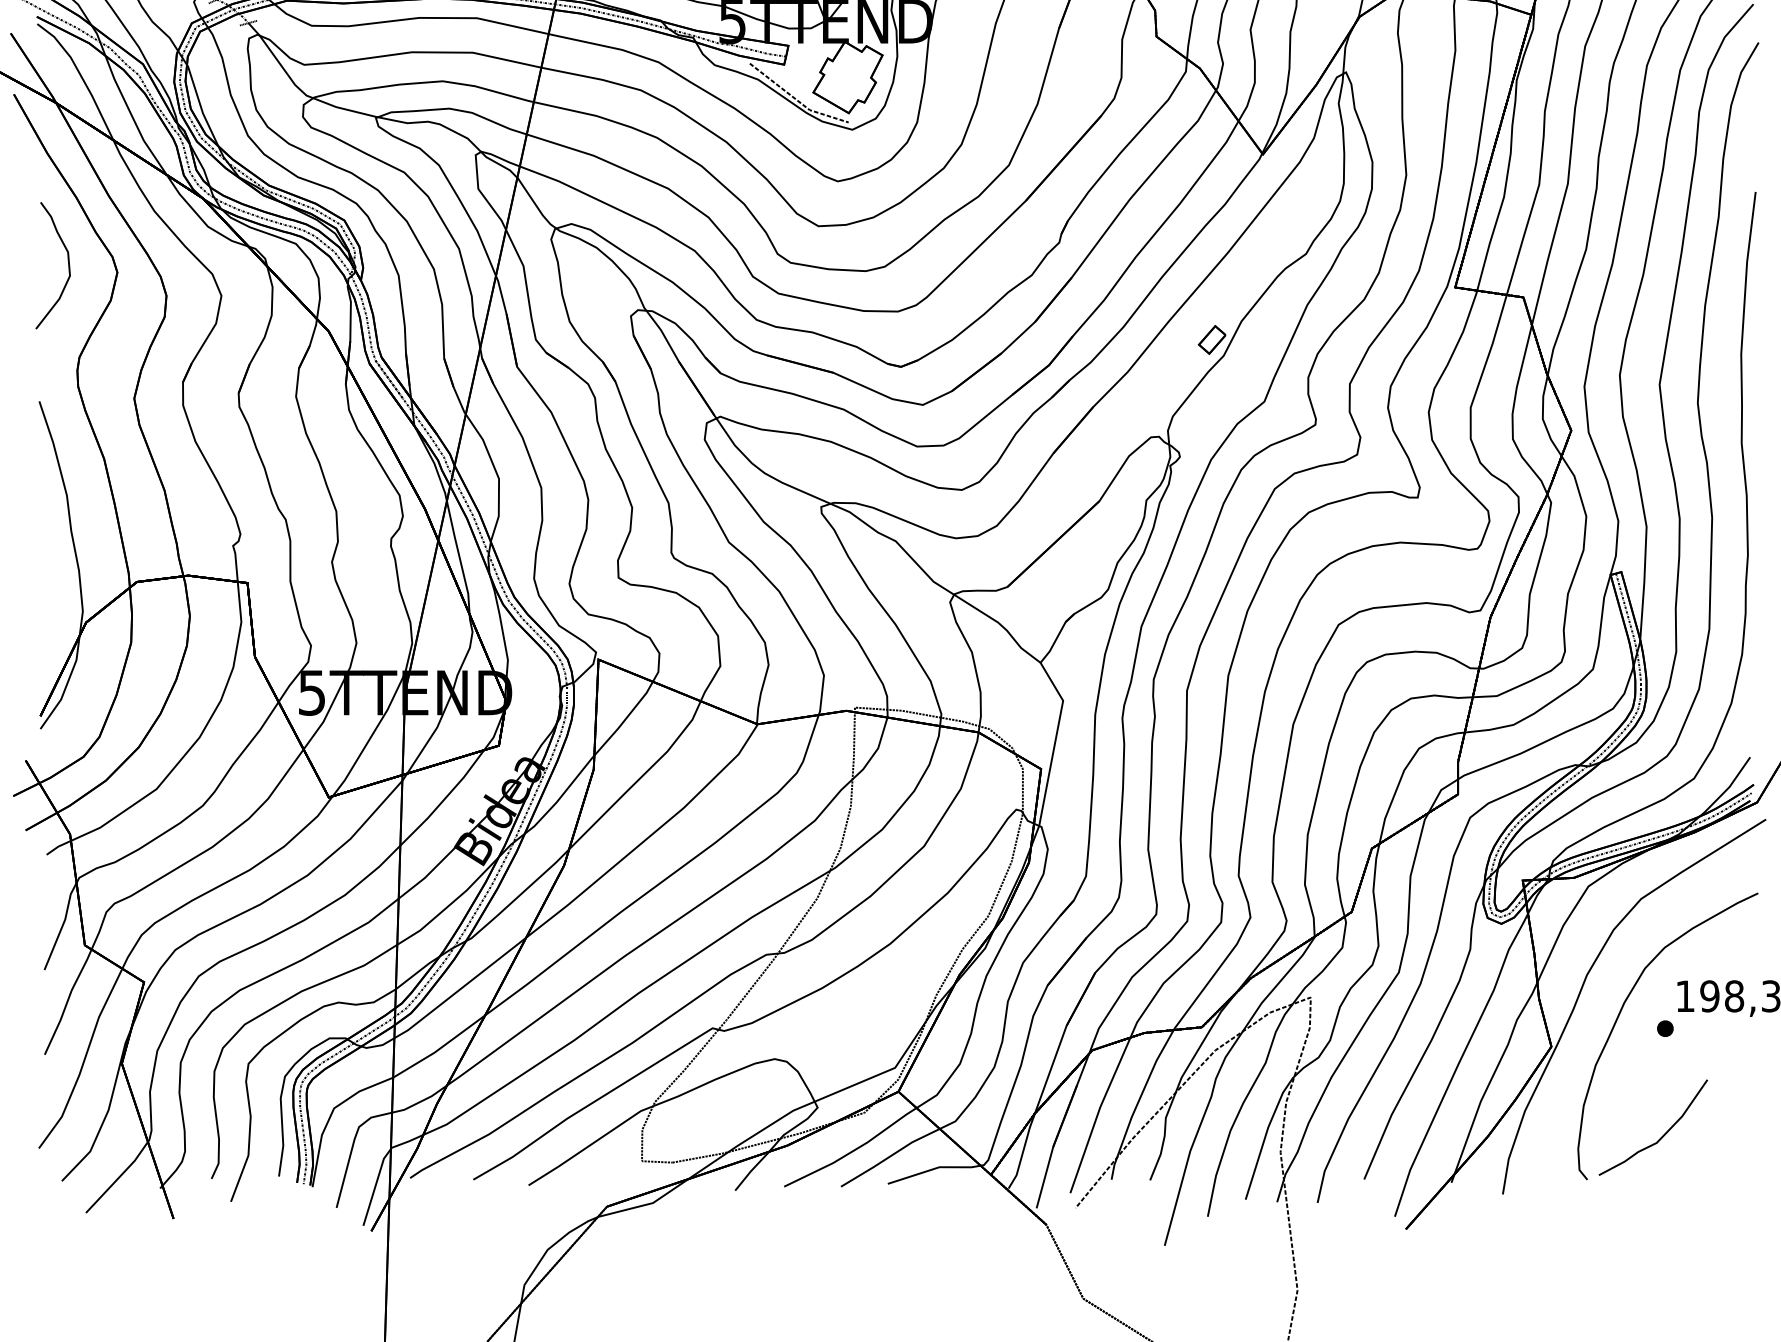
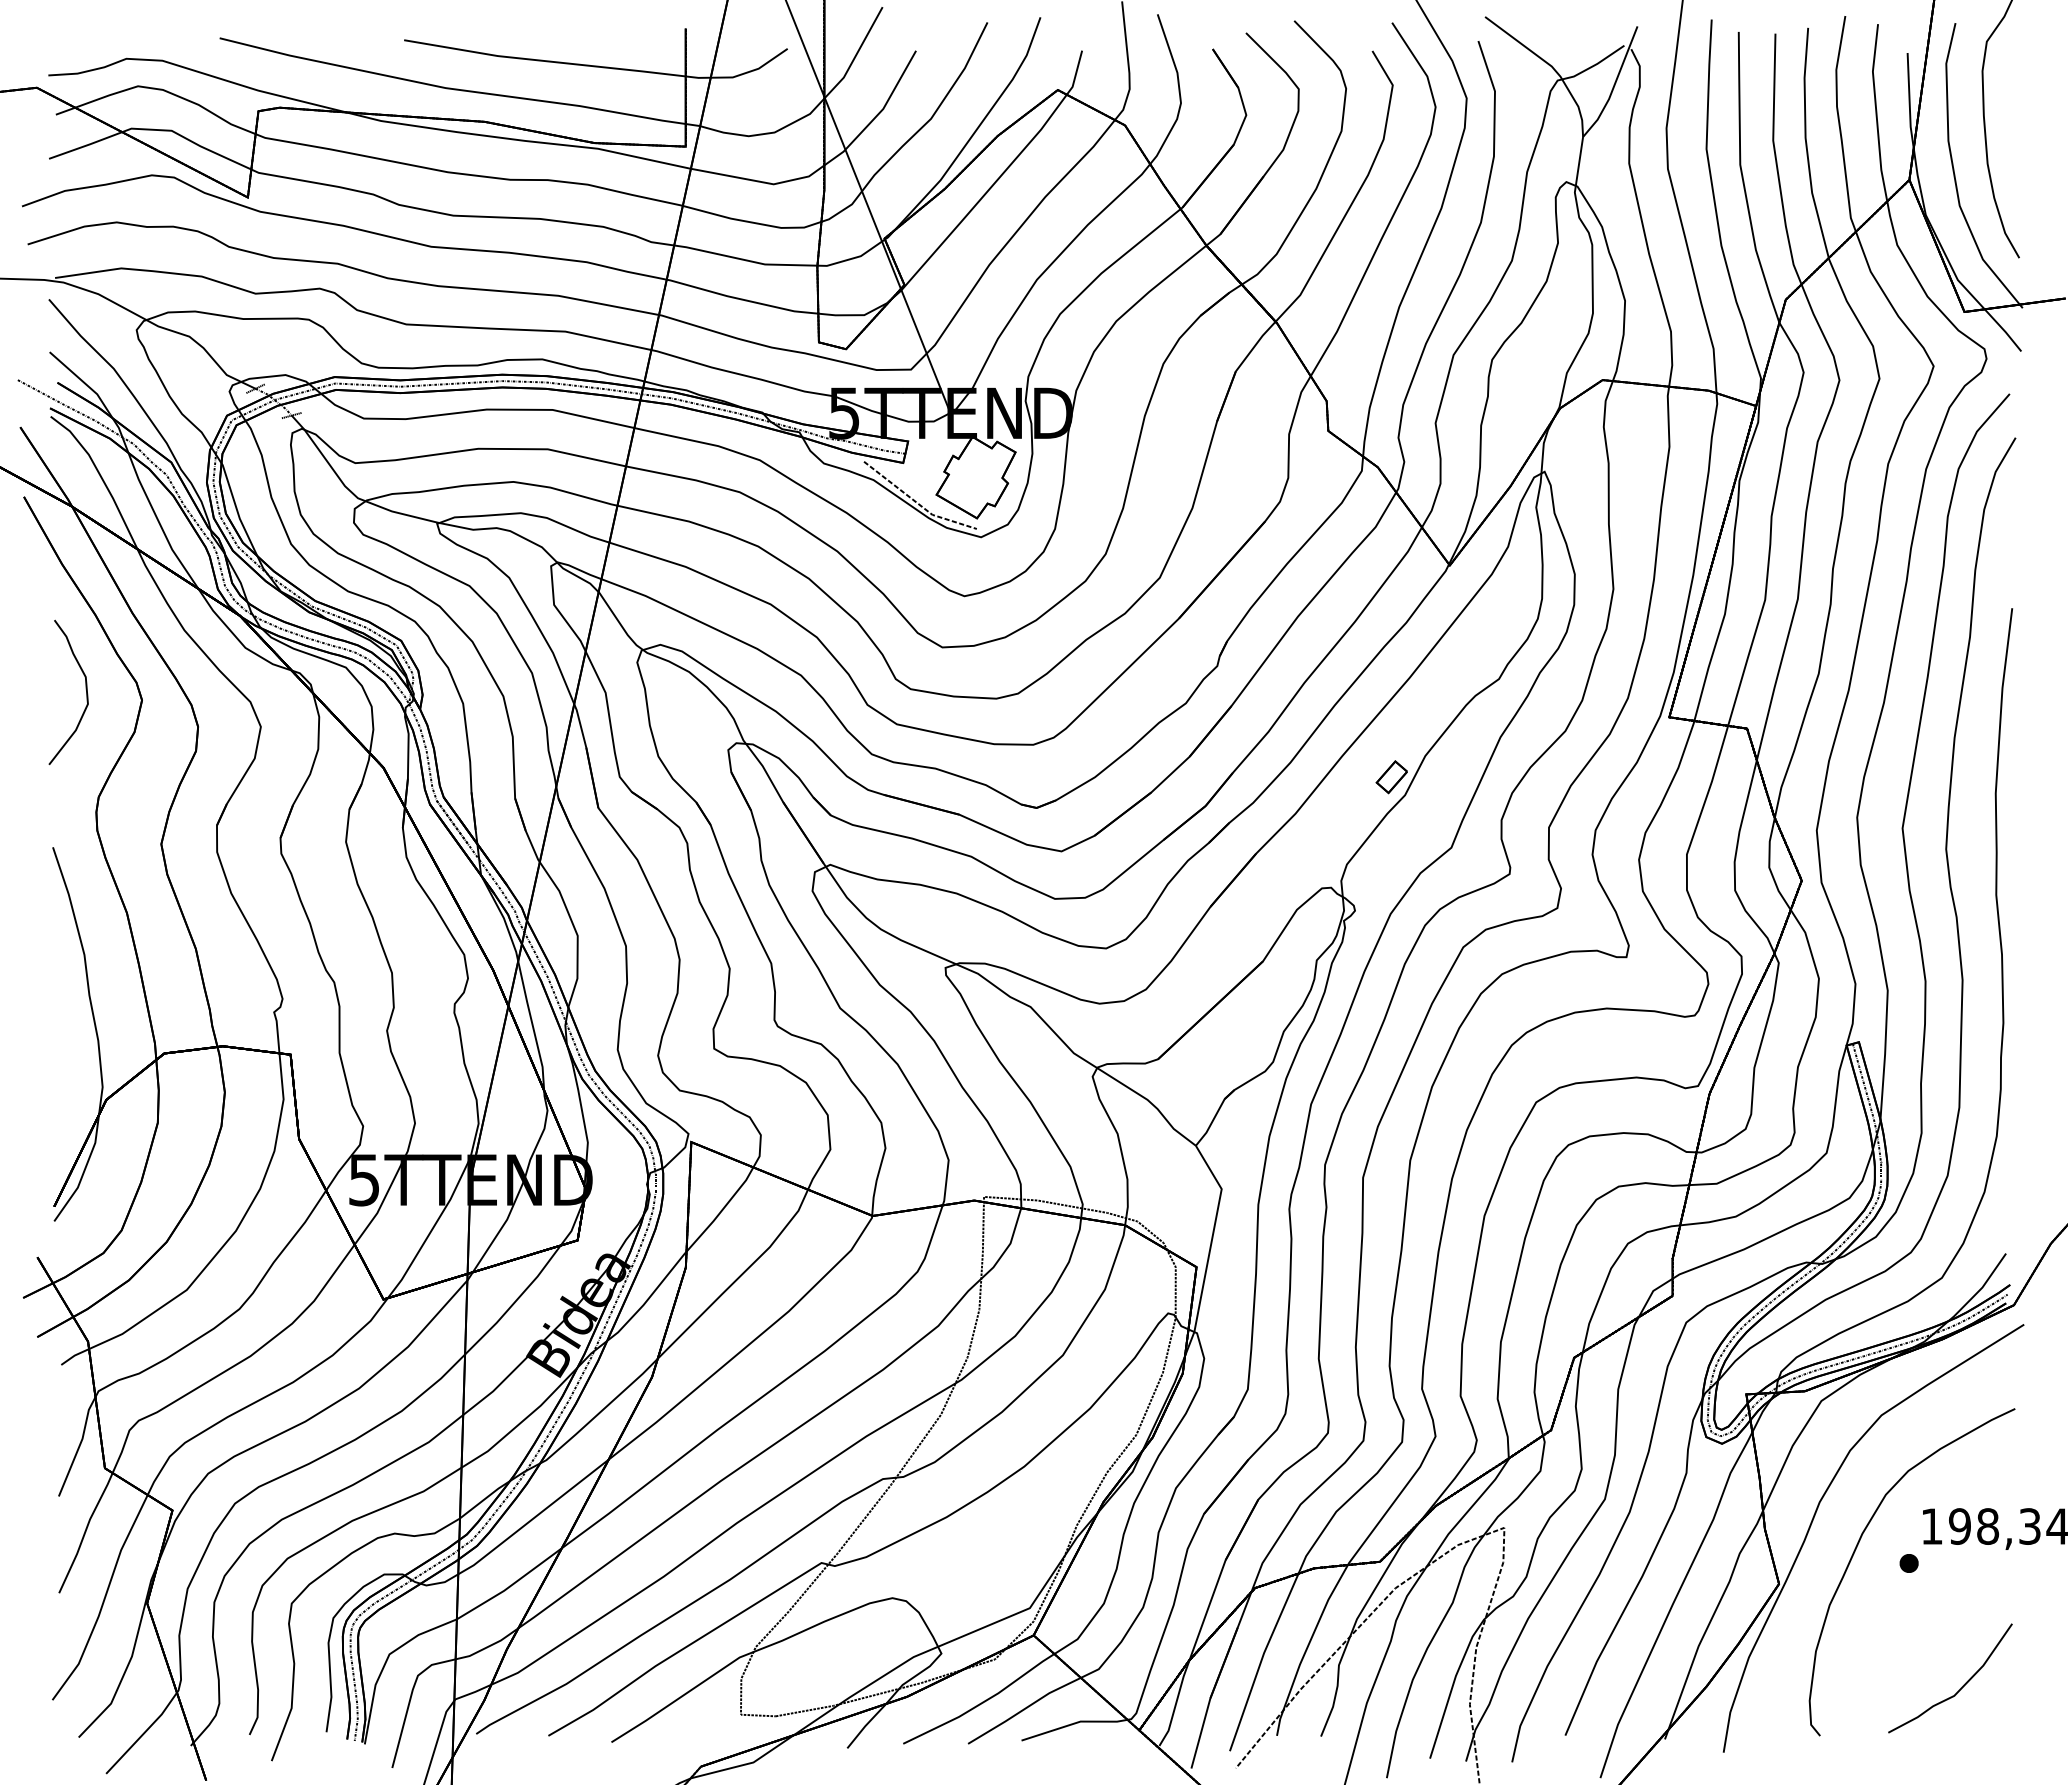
curve: (1663, 1134) -> (1961, 1686), moved

